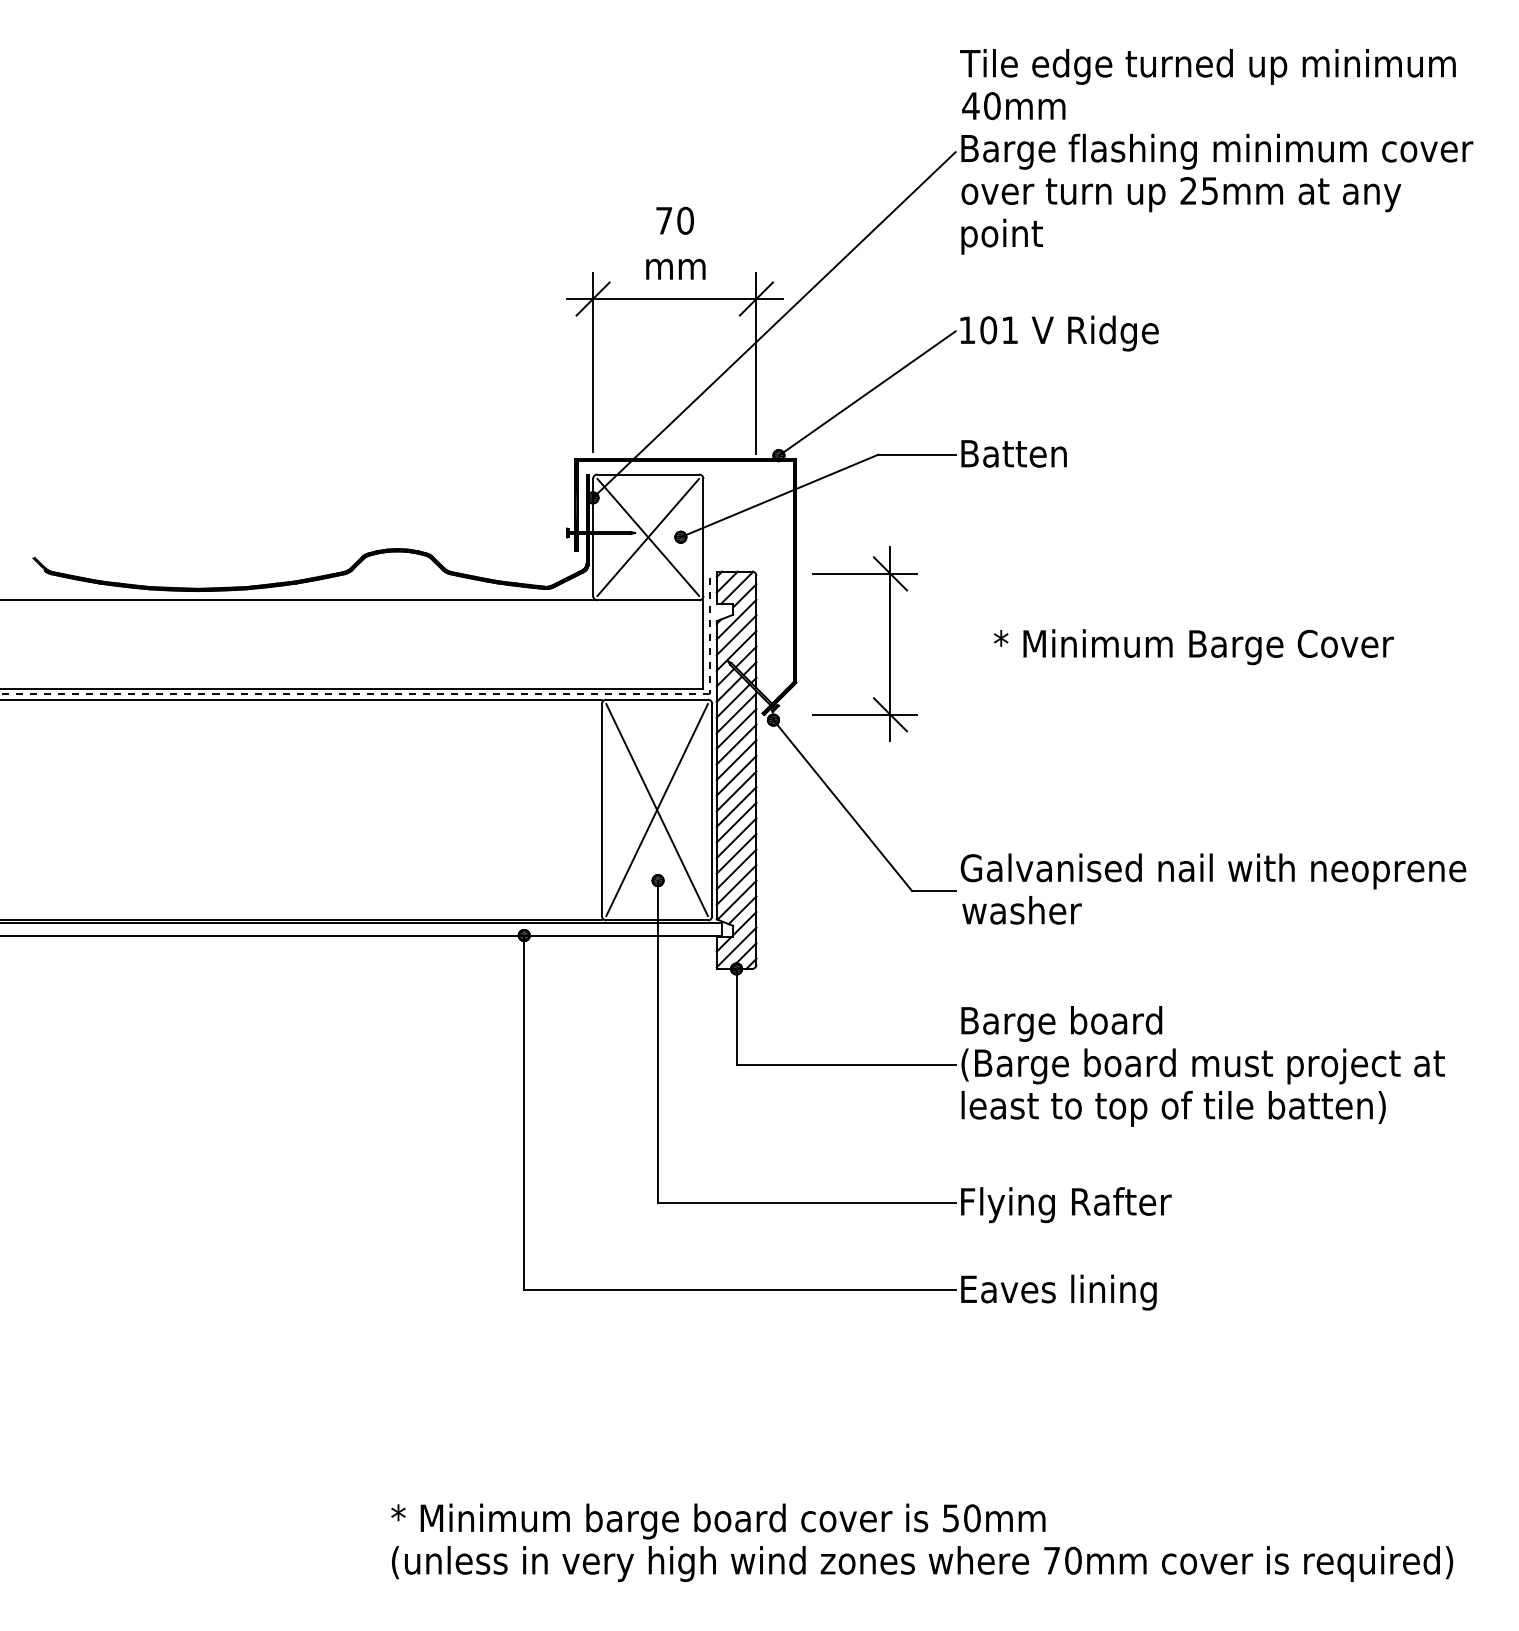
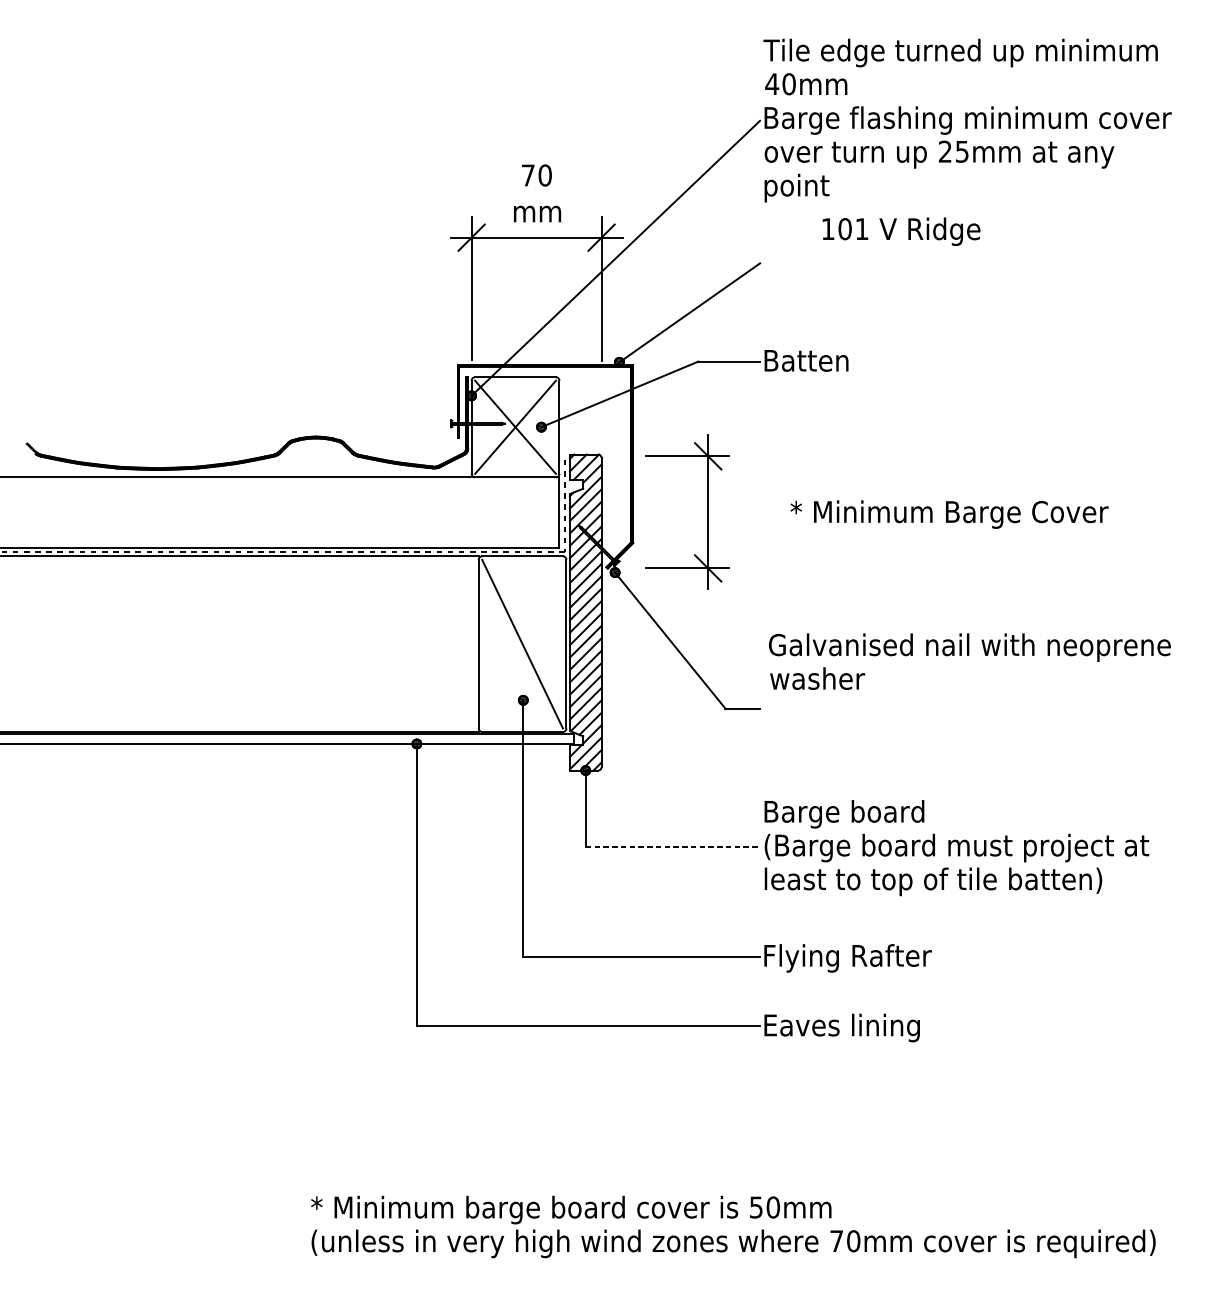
text: (1059, 333) -> (901, 231), moved
line: (656, 810) -> (522, 644), removed
text: (1213, 888) -> (969, 661), moved
line: (846, 1065) -> (673, 847), solid -> dashed

